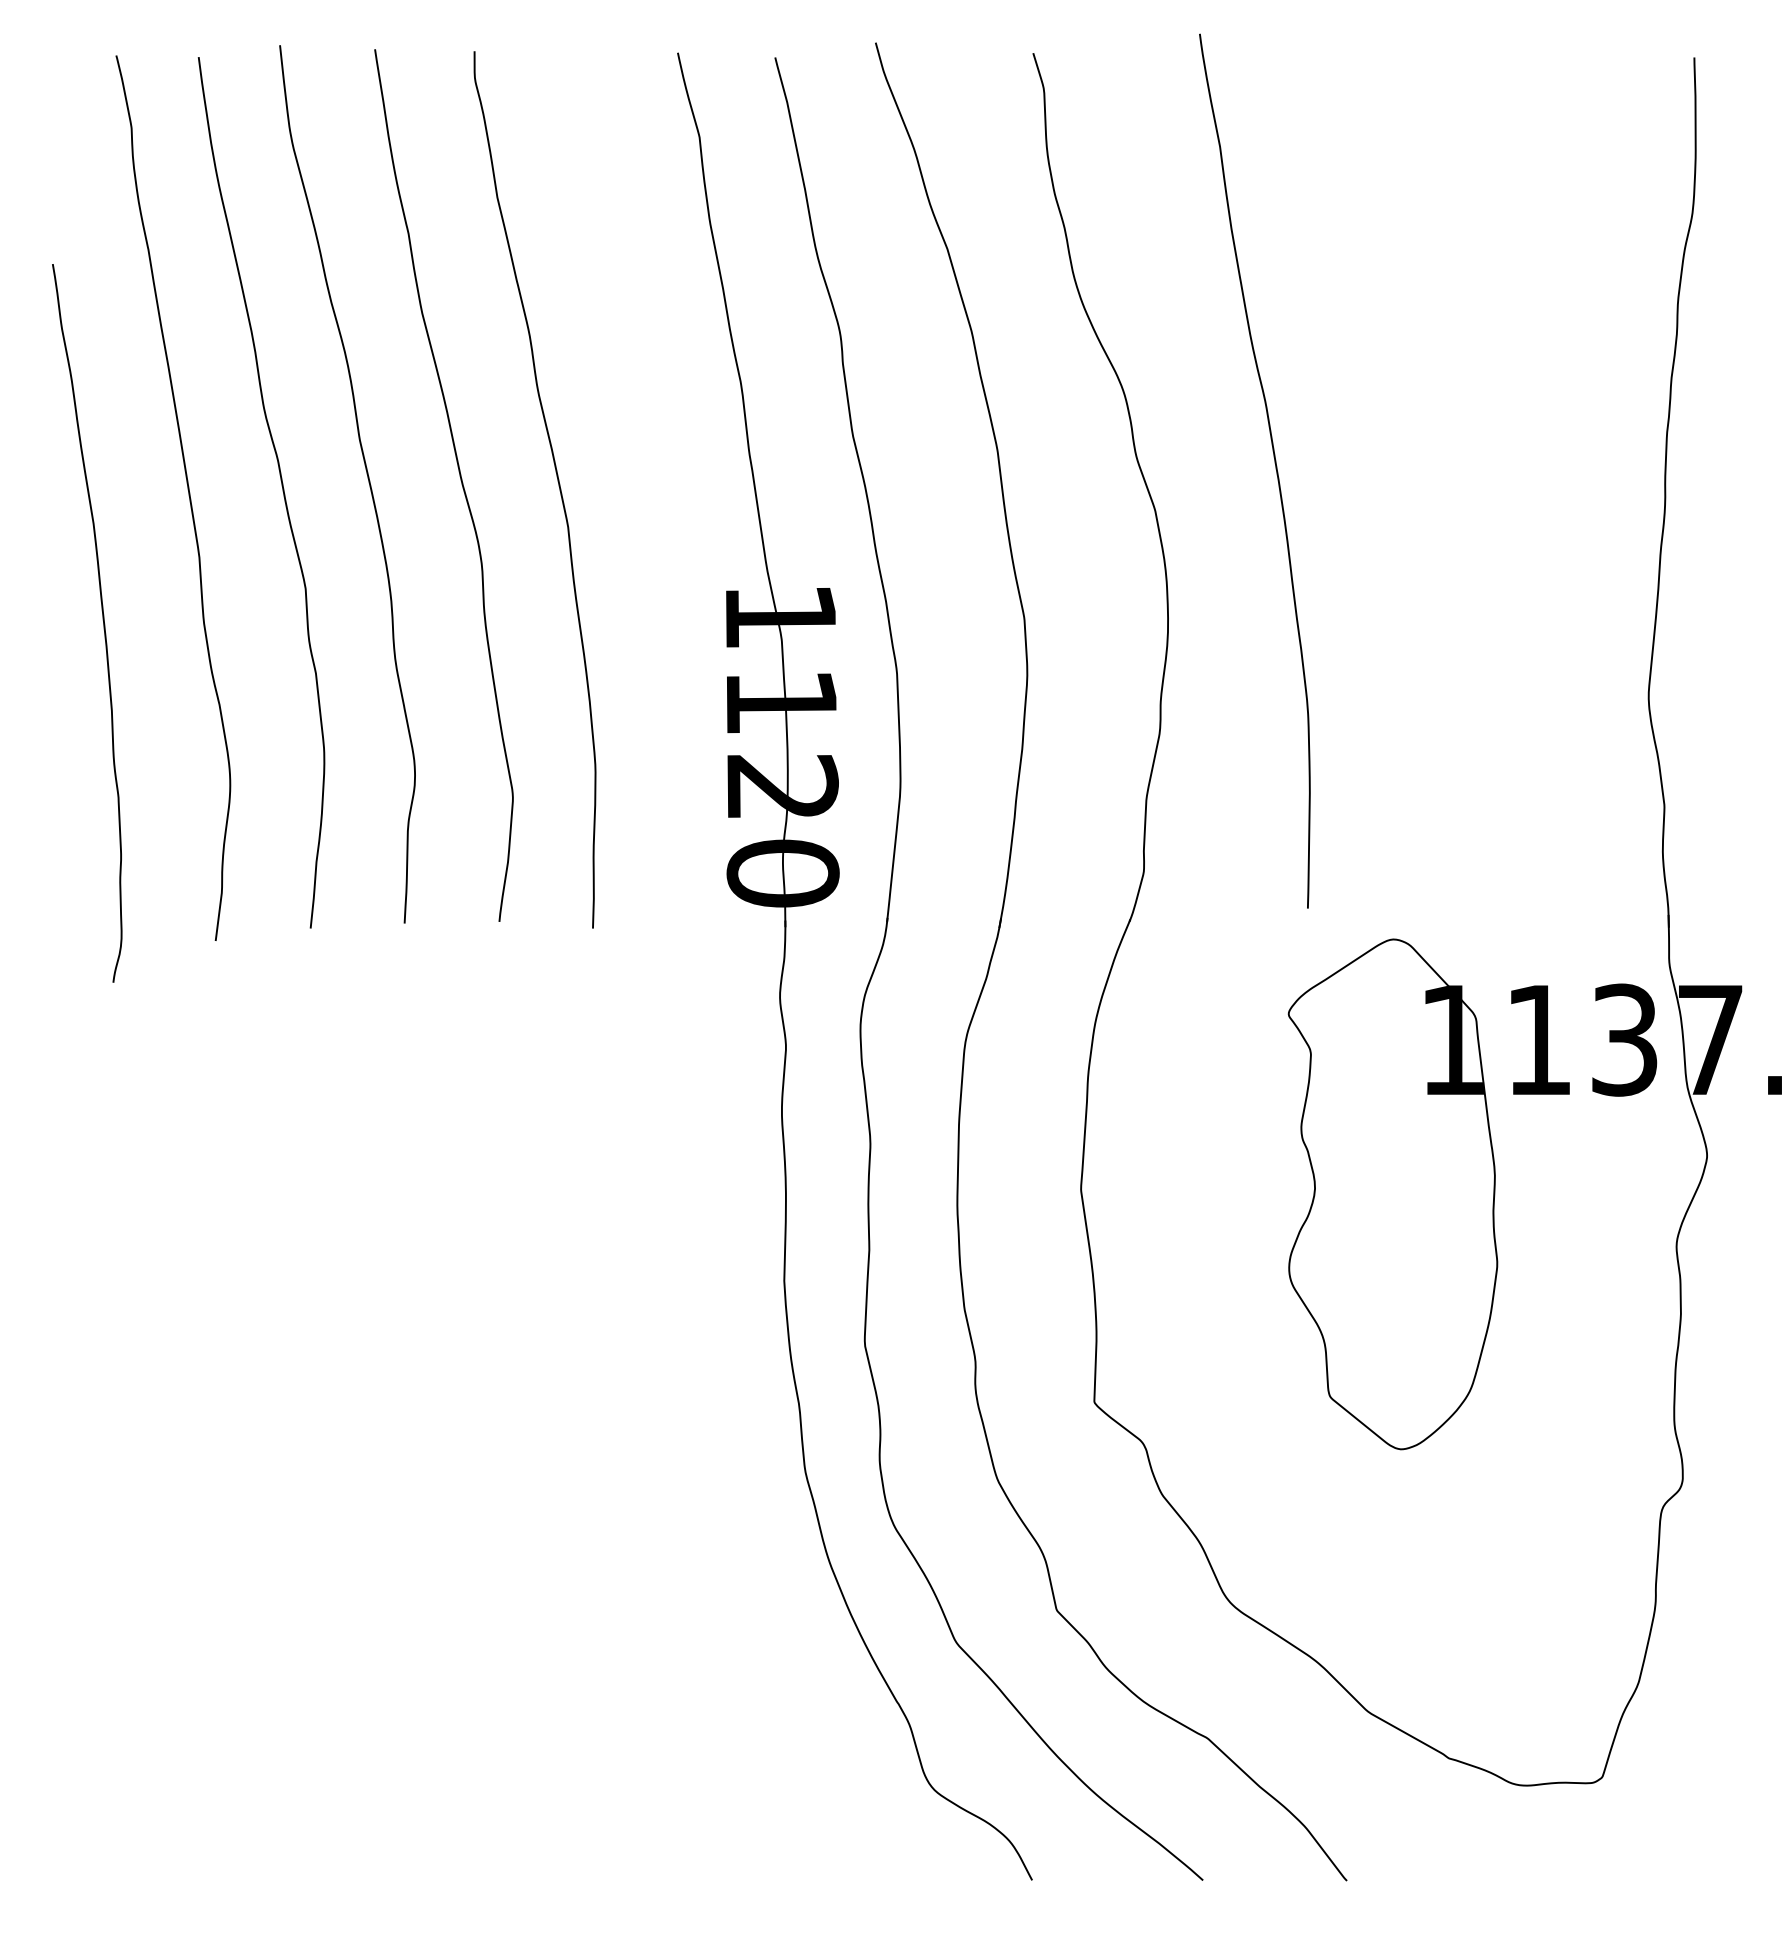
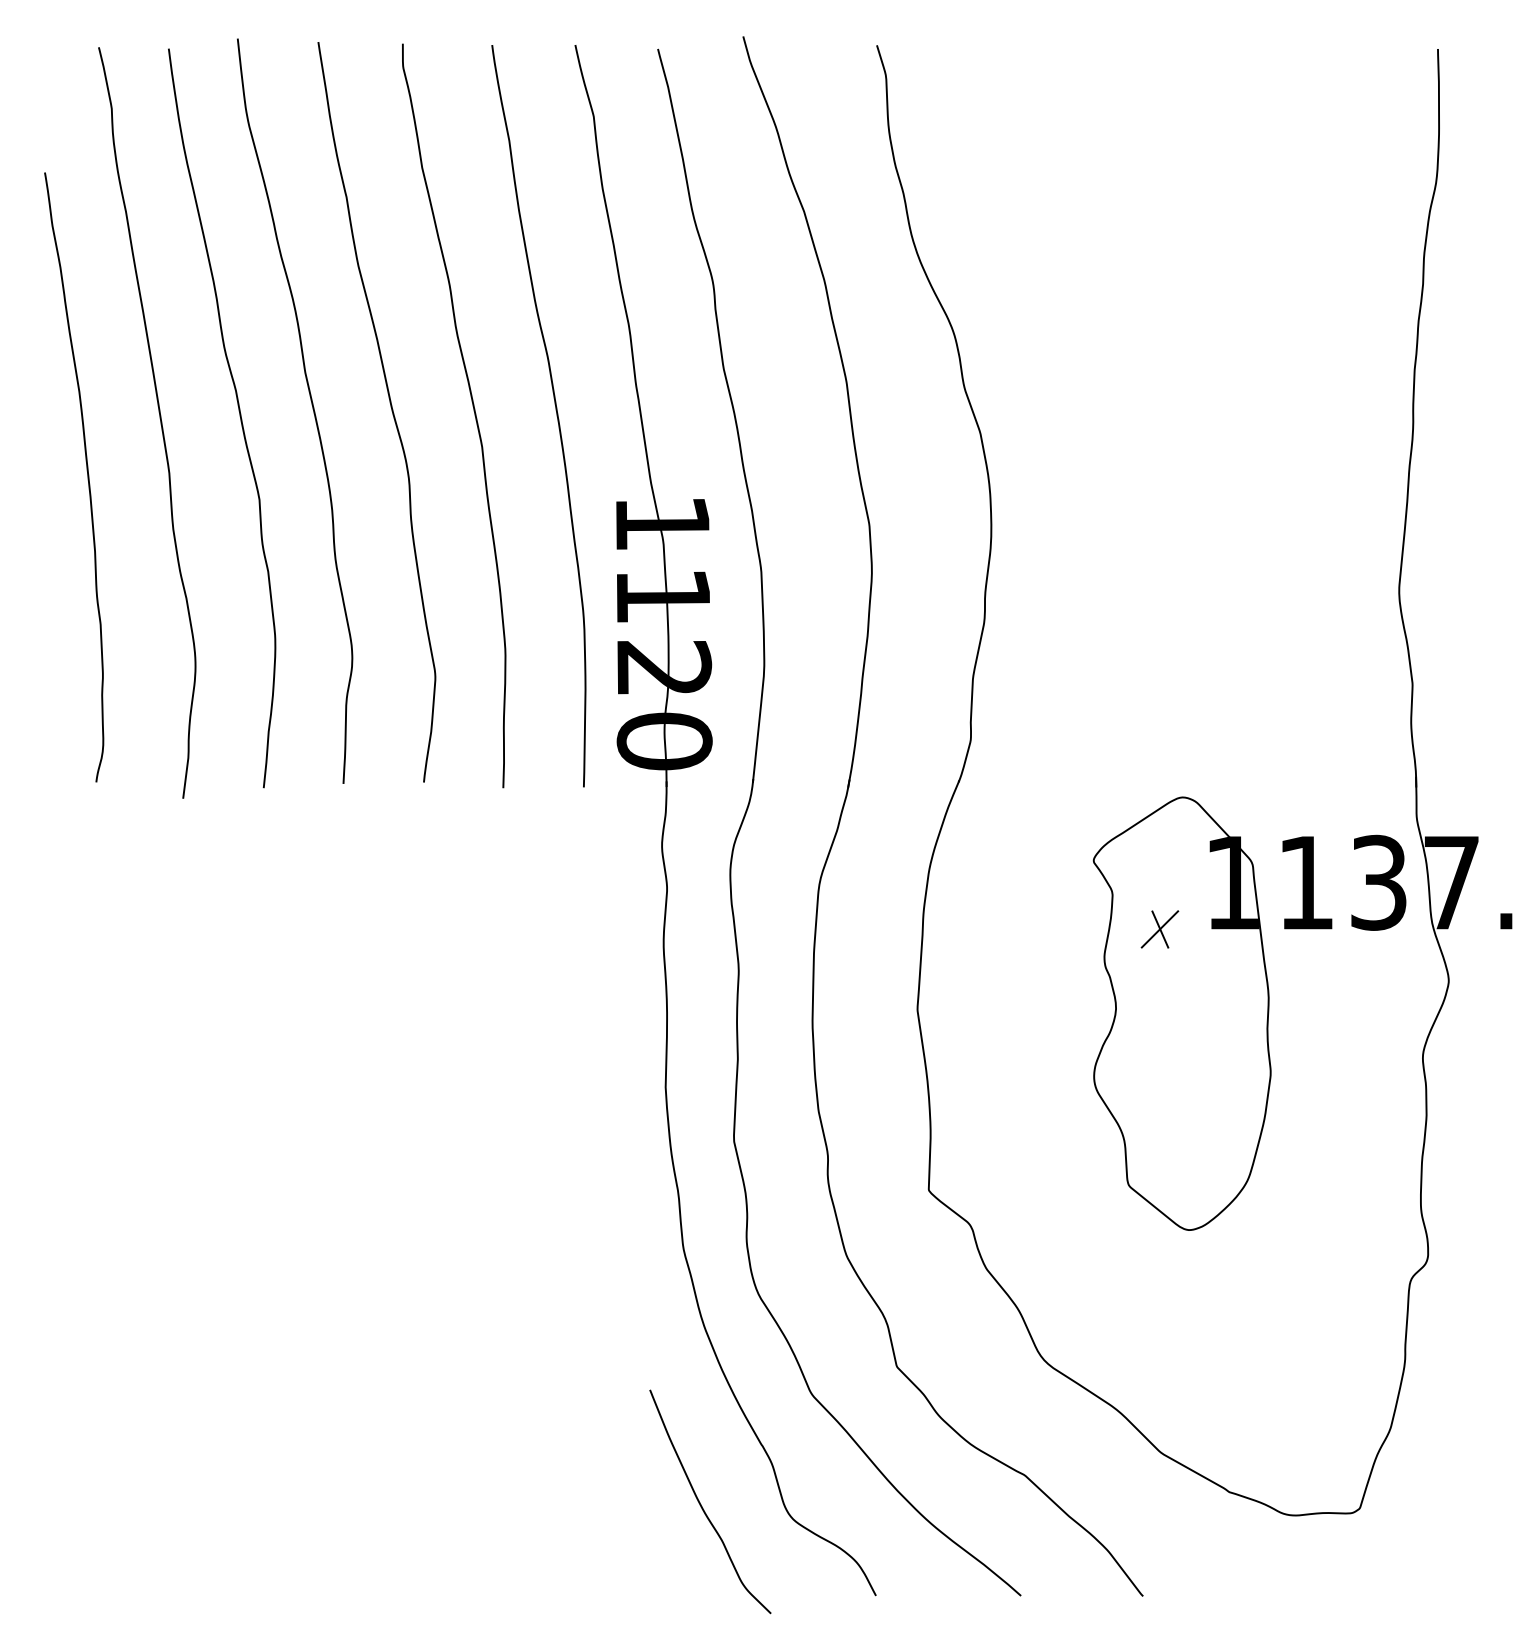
curve: (1275, 469) -> (556, 414), moved
curve: (102, 620) -> (87, 474), moved
part: (1366, 1094) -> (1159, 928), added
curve: (827, 1774) -> (702, 1506), added

